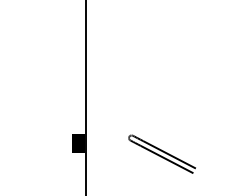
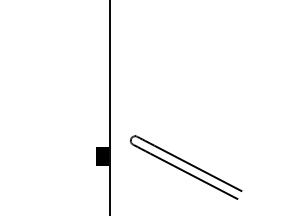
part: (161, 154) -> (185, 167), size x1.67

